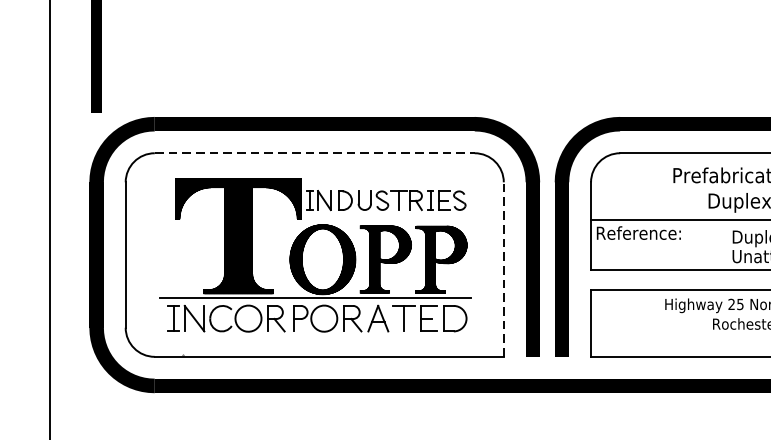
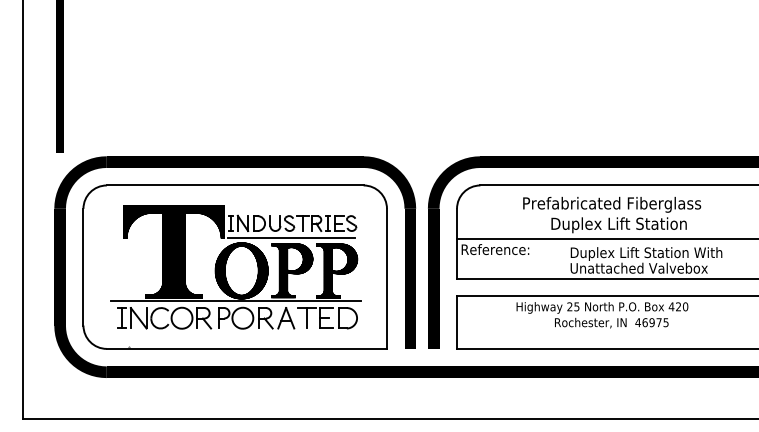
line: (315, 153) -> (235, 185), dashed -> solid
line: (384, 218) -> (291, 237), added
line: (503, 269) -> (386, 278), dashed -> solid

